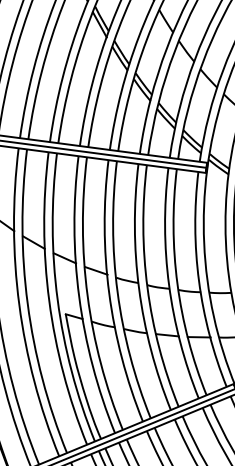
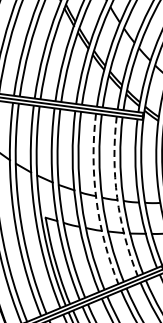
arc: (169, 284) -> (117, 197), solid -> dashed
arc: (139, 289) -> (96, 200), solid -> dashed

